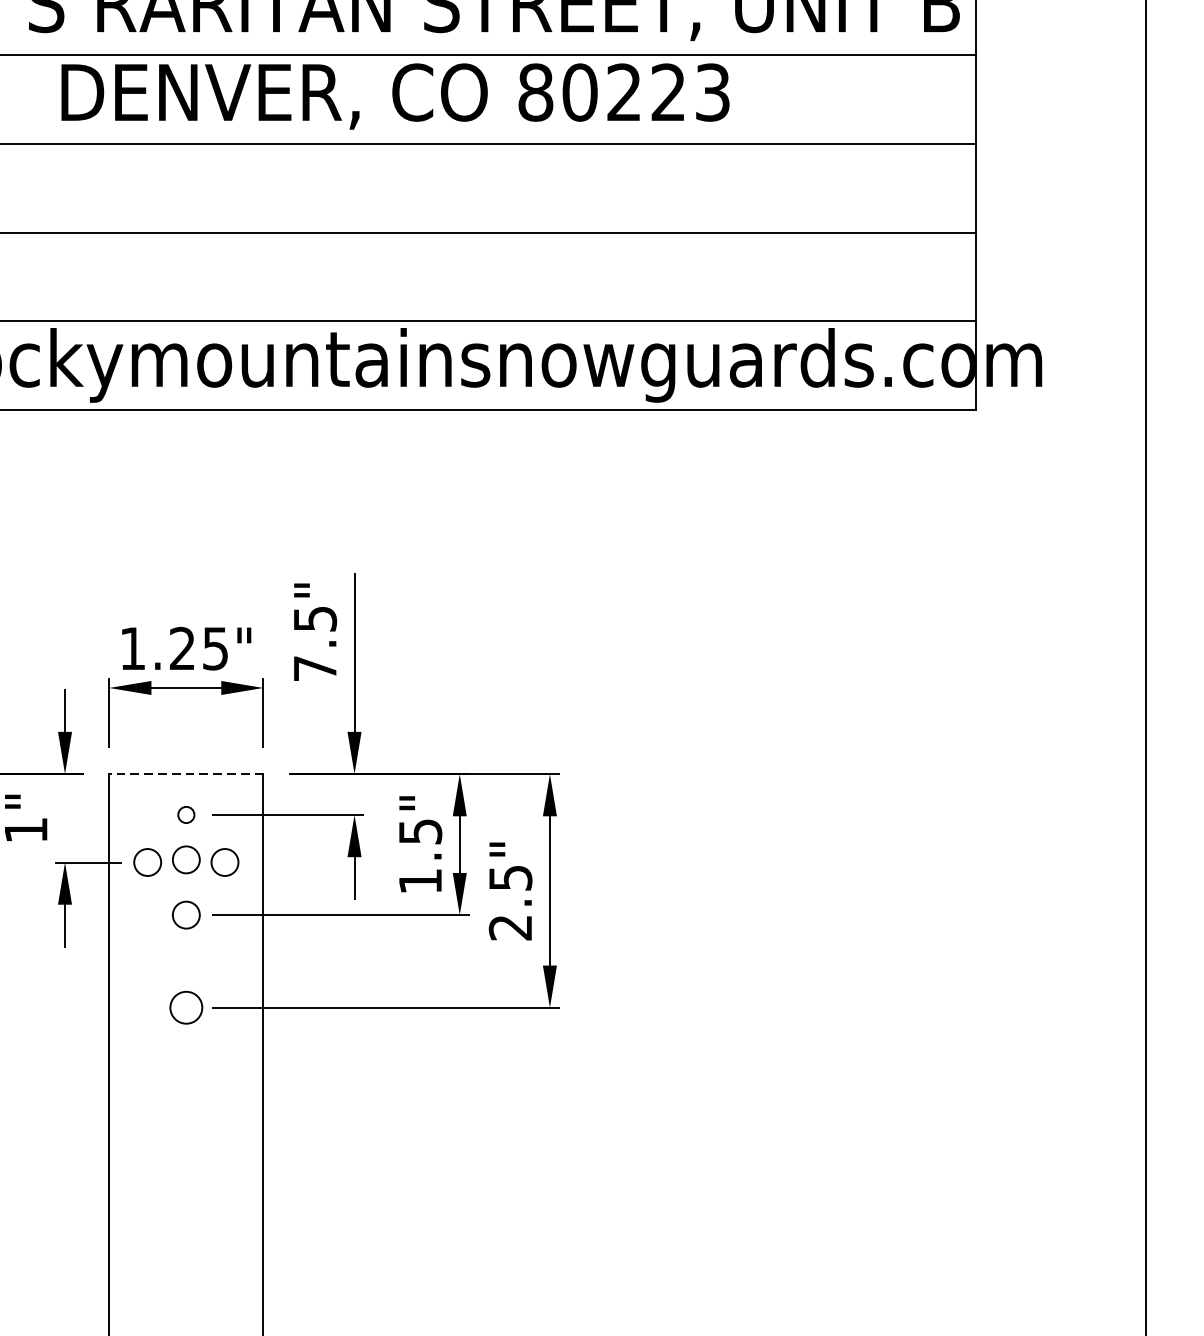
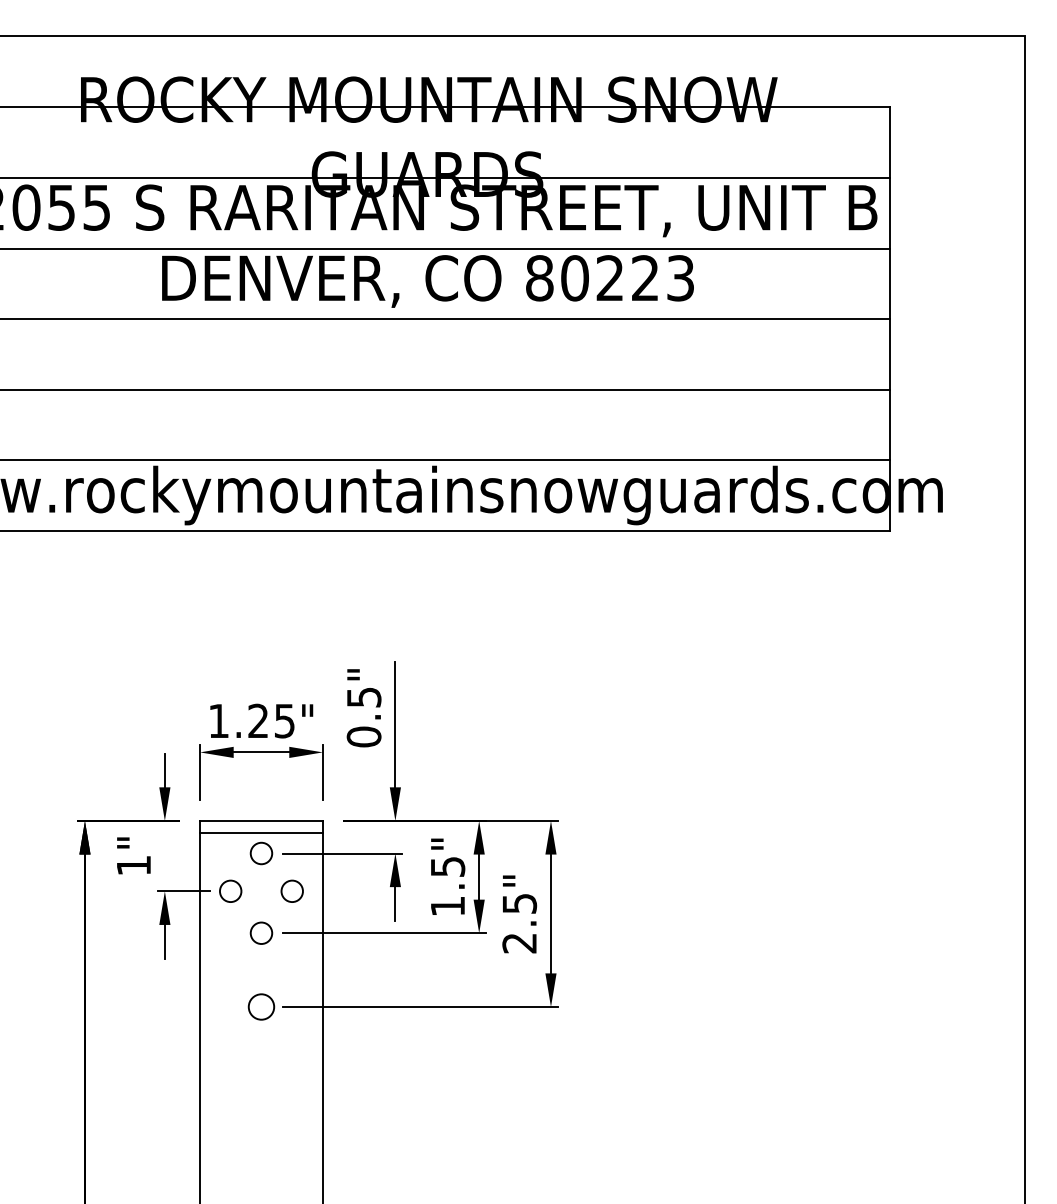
text: (314, 668) -> (363, 736), 7.5" -> 0.5"
line: (185, 773) -> (260, 820), dashed -> solid
line: (186, 788) -> (261, 832), added
circle: (186, 814) -> (261, 853), size x1.67
circle: (186, 858) -> (261, 888), removed

